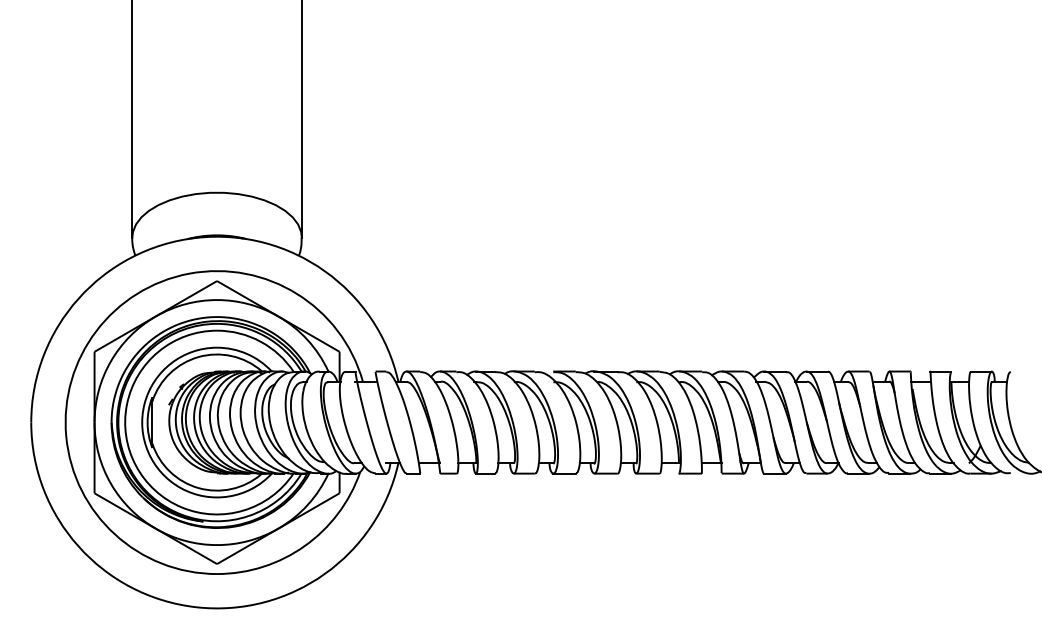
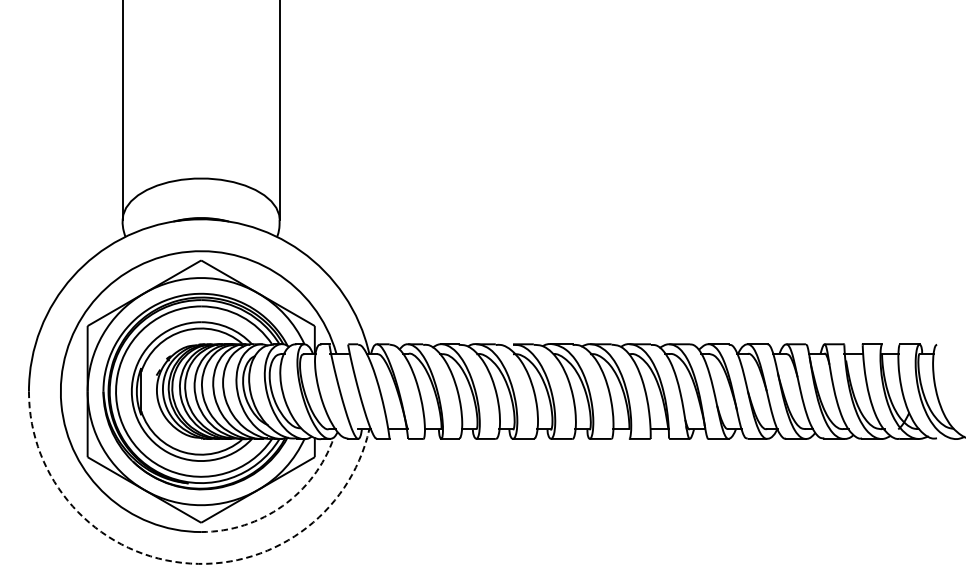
arc: (304, 545) -> (282, 505), solid -> dashed
arc: (196, 607) -> (182, 563), solid -> dashed

